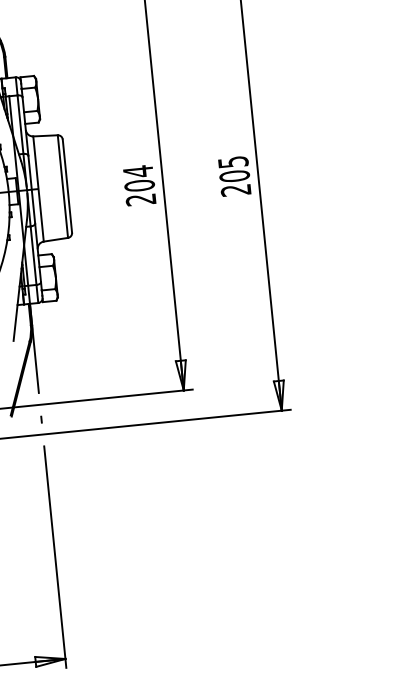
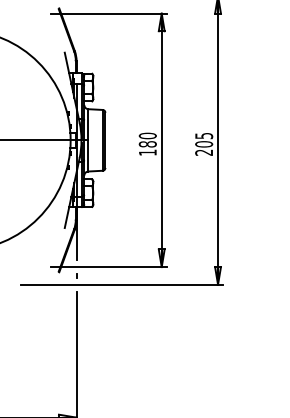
text: (138, 184) -> (147, 143), 204 -> 180

